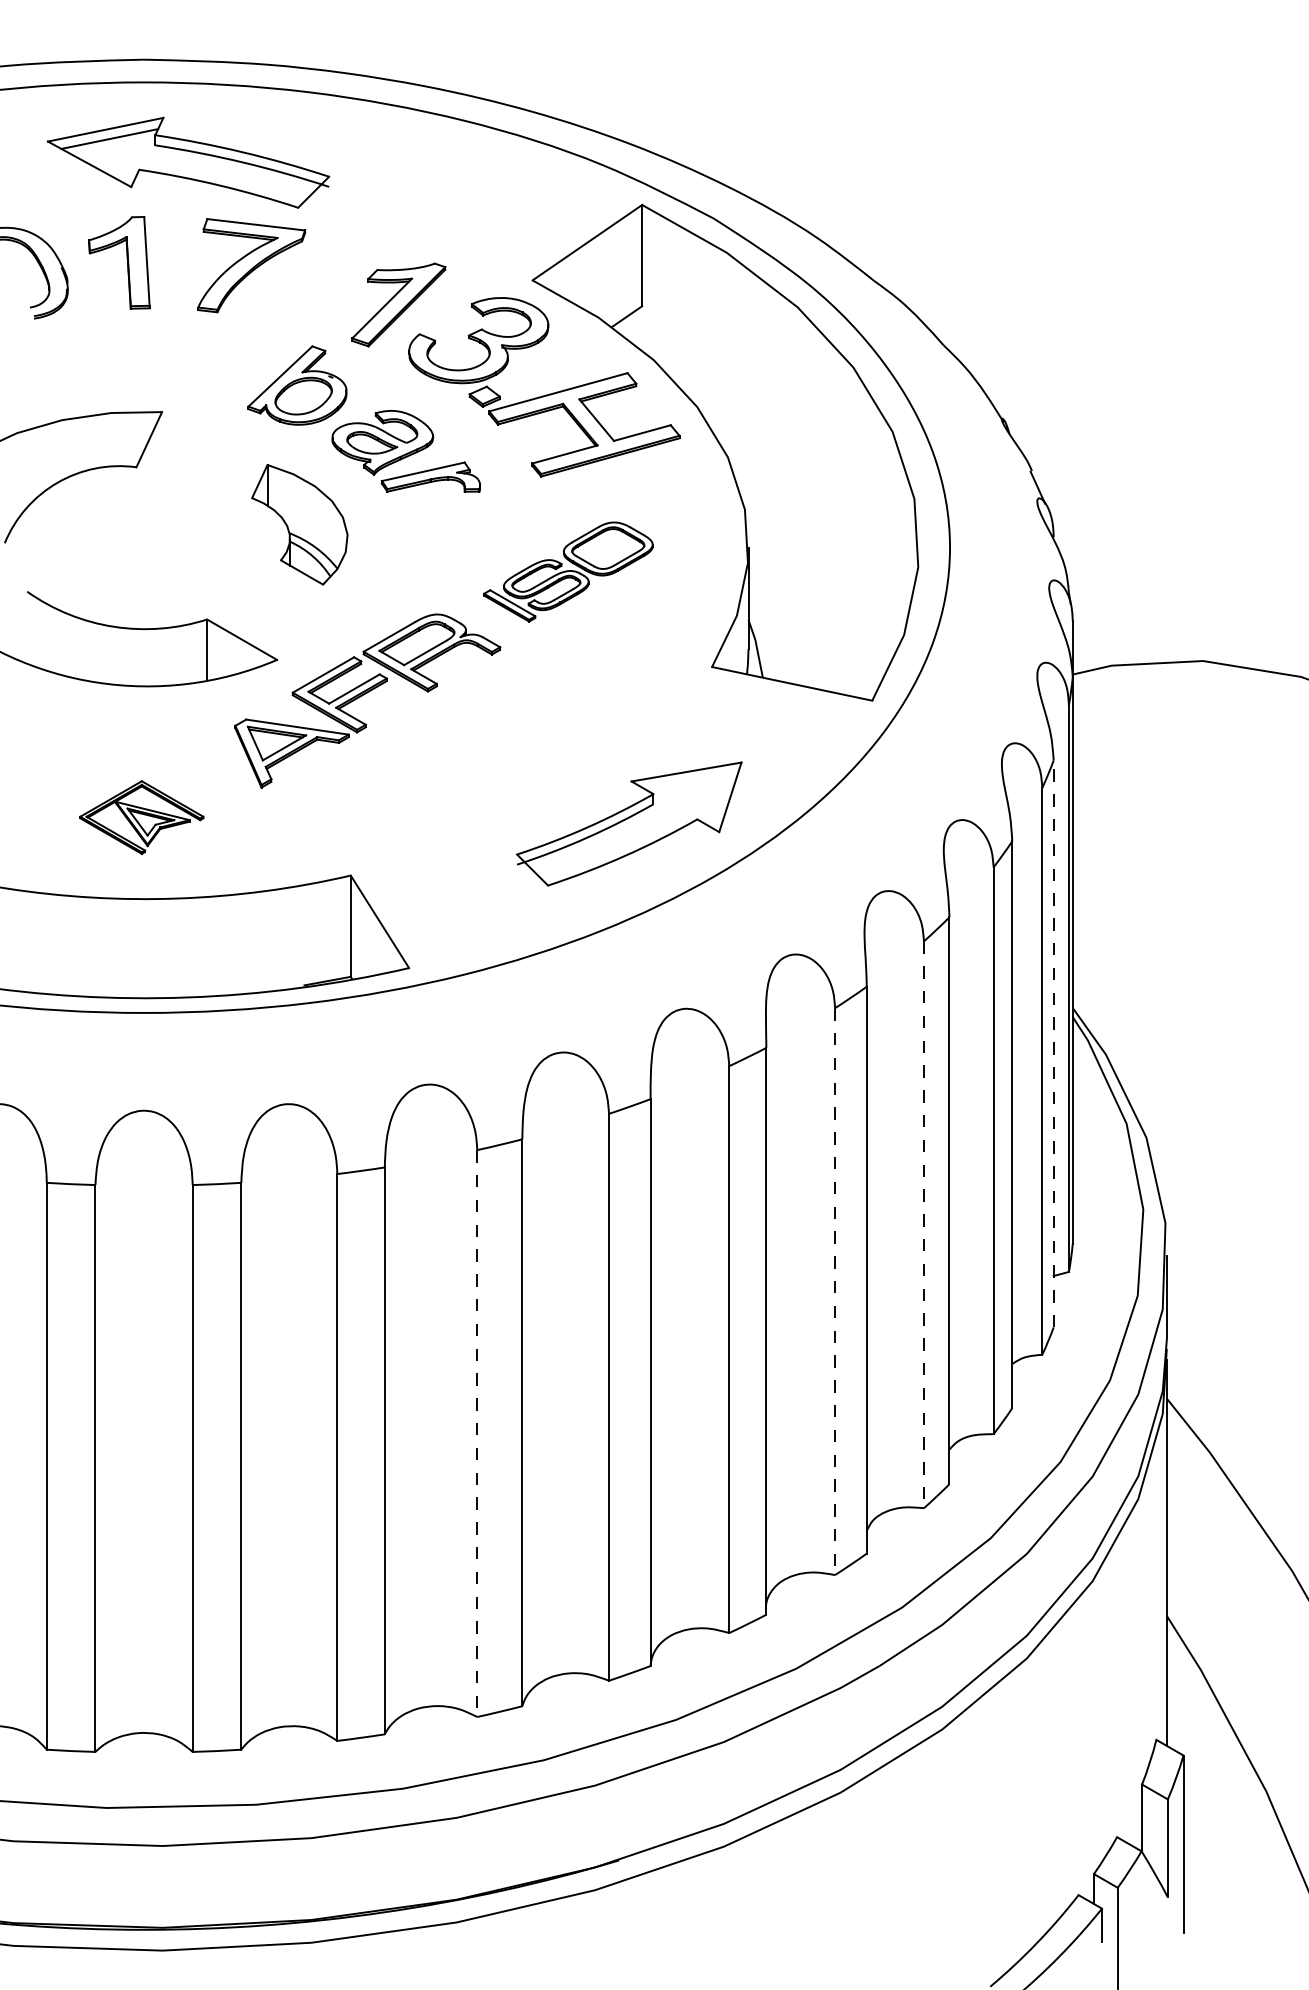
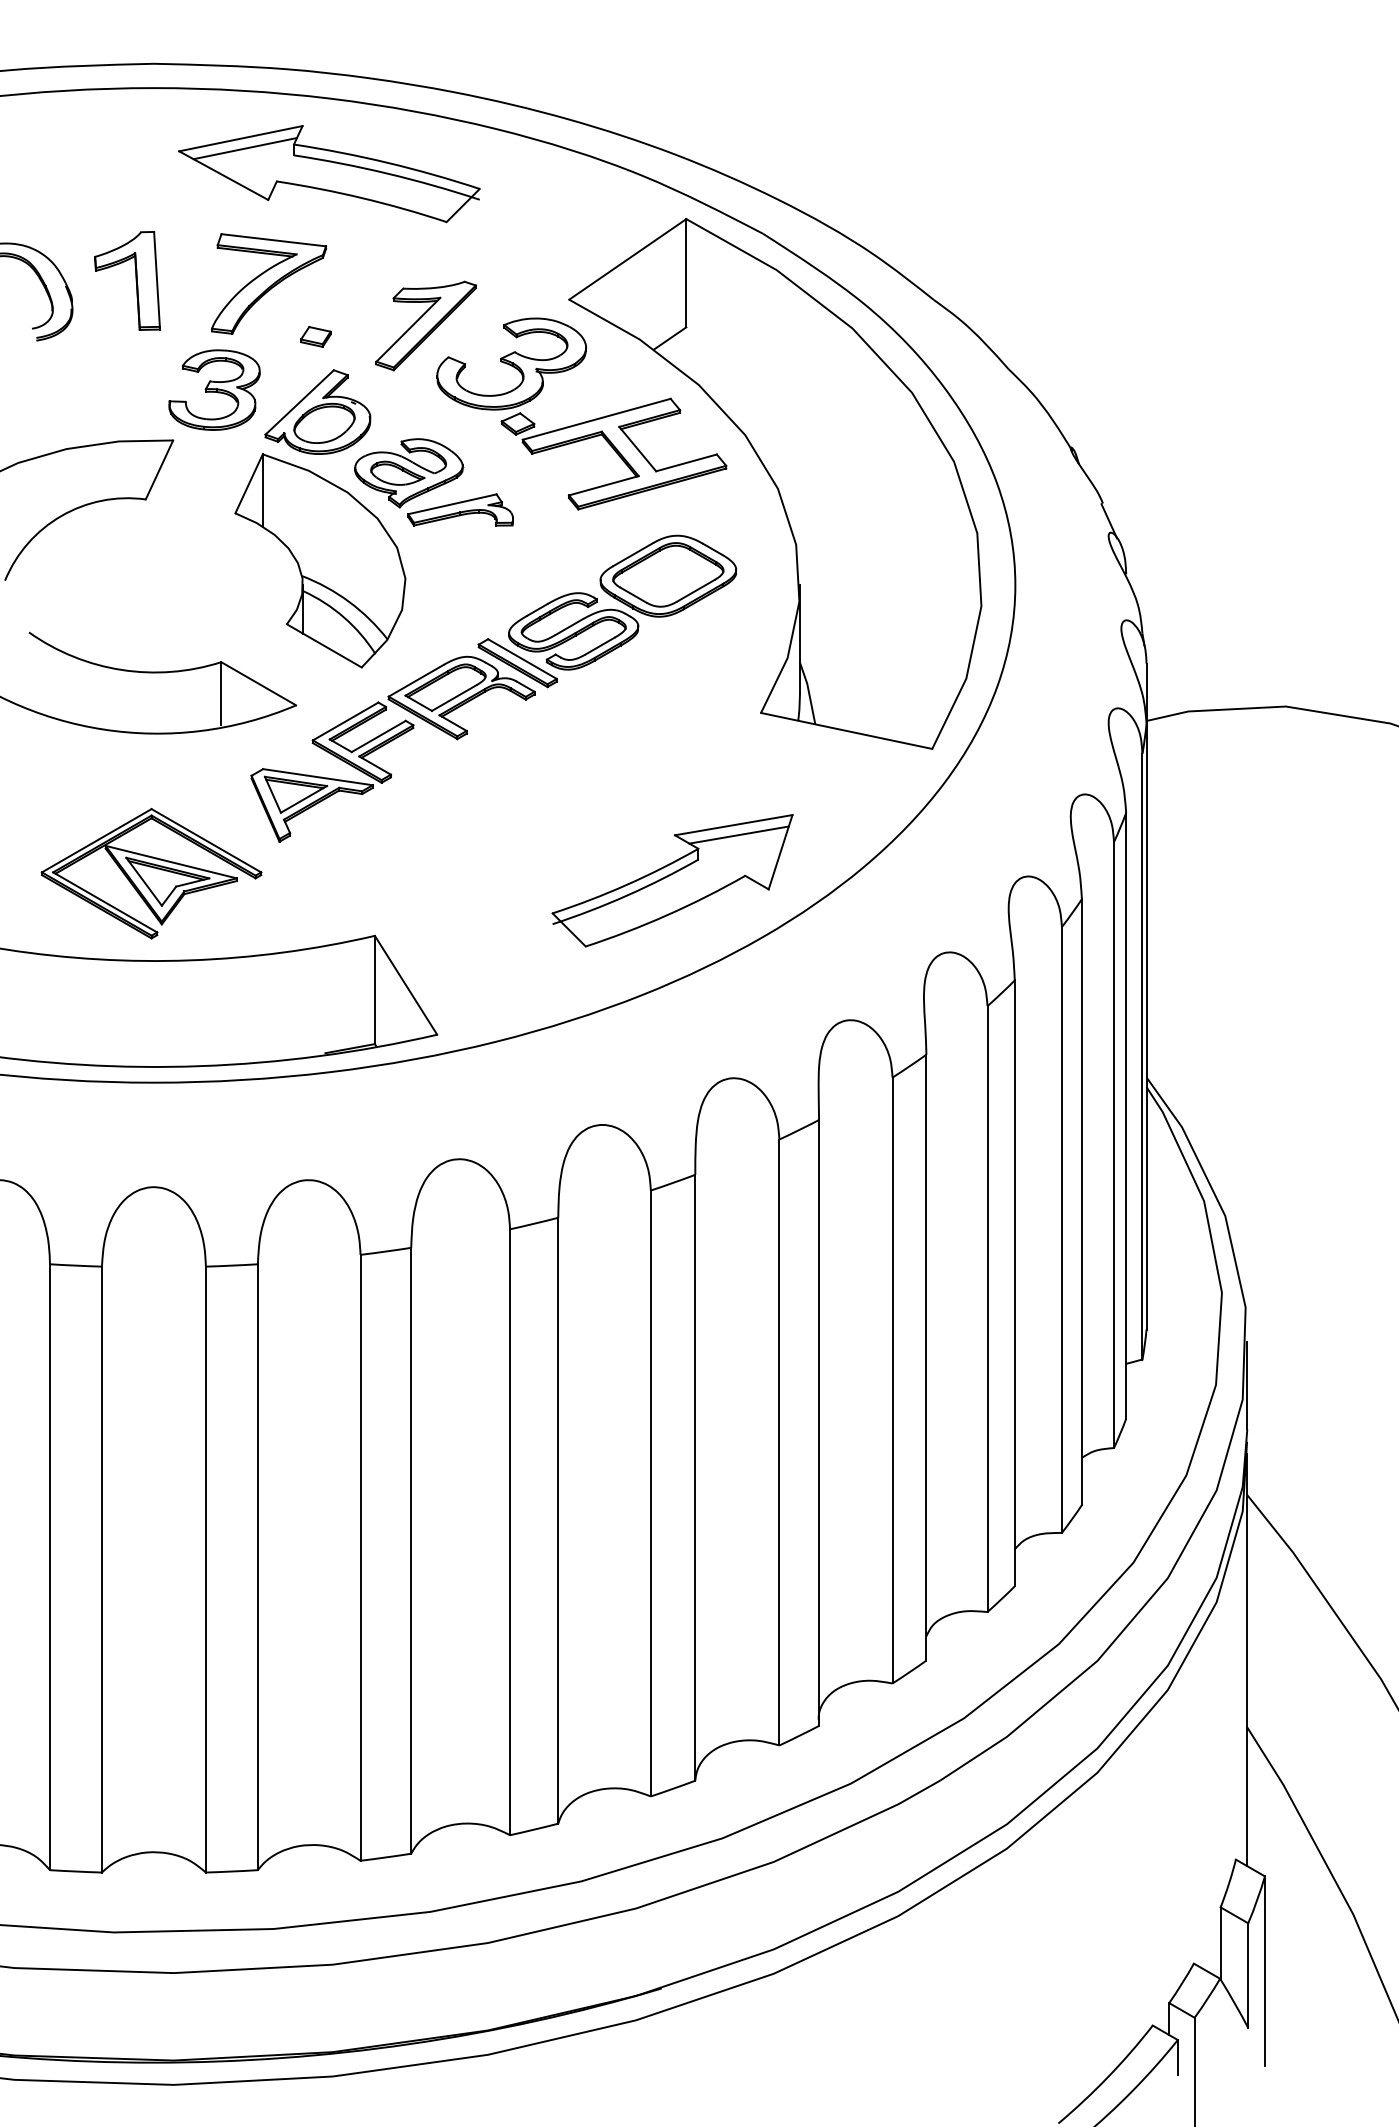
part: (188, 163) -> (329, 174), moved
part: (295, 314) -> (315, 336), added
part: (200, 364) -> (214, 389), added
part: (299, 524) -> (320, 560), size x1.67
part: (568, 572) -> (607, 611), size x1.43
line: (690, 780) -> (738, 834), added
part: (141, 817) -> (151, 873), size x1.67
line: (1054, 1043) -> (1126, 1115), dashed -> solid
line: (923, 1225) -> (987, 1309), dashed -> solid
line: (835, 1291) -> (892, 1380), dashed -> solid
line: (477, 1433) -> (510, 1532), dashed -> solid

